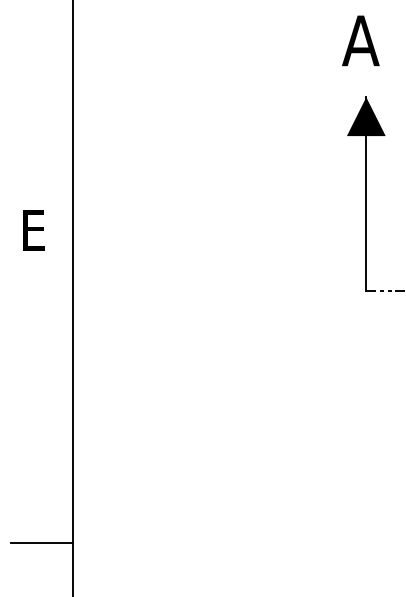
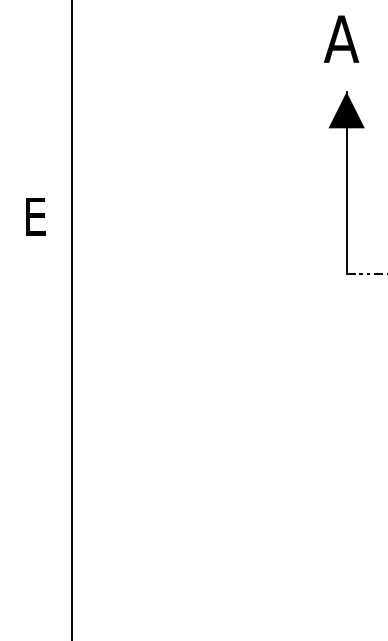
line: (41, 543) -> (42, 509), removed

